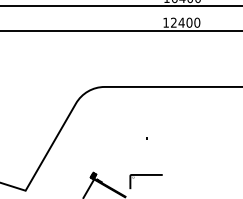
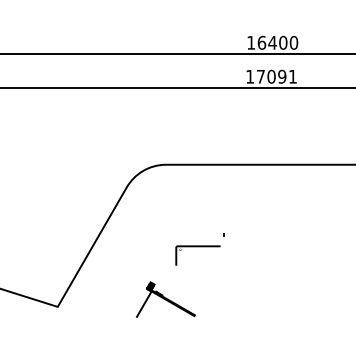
text: (185, 22) -> (276, 76), 12400 -> 17091
part: (145, 175) -> (197, 247), moved

